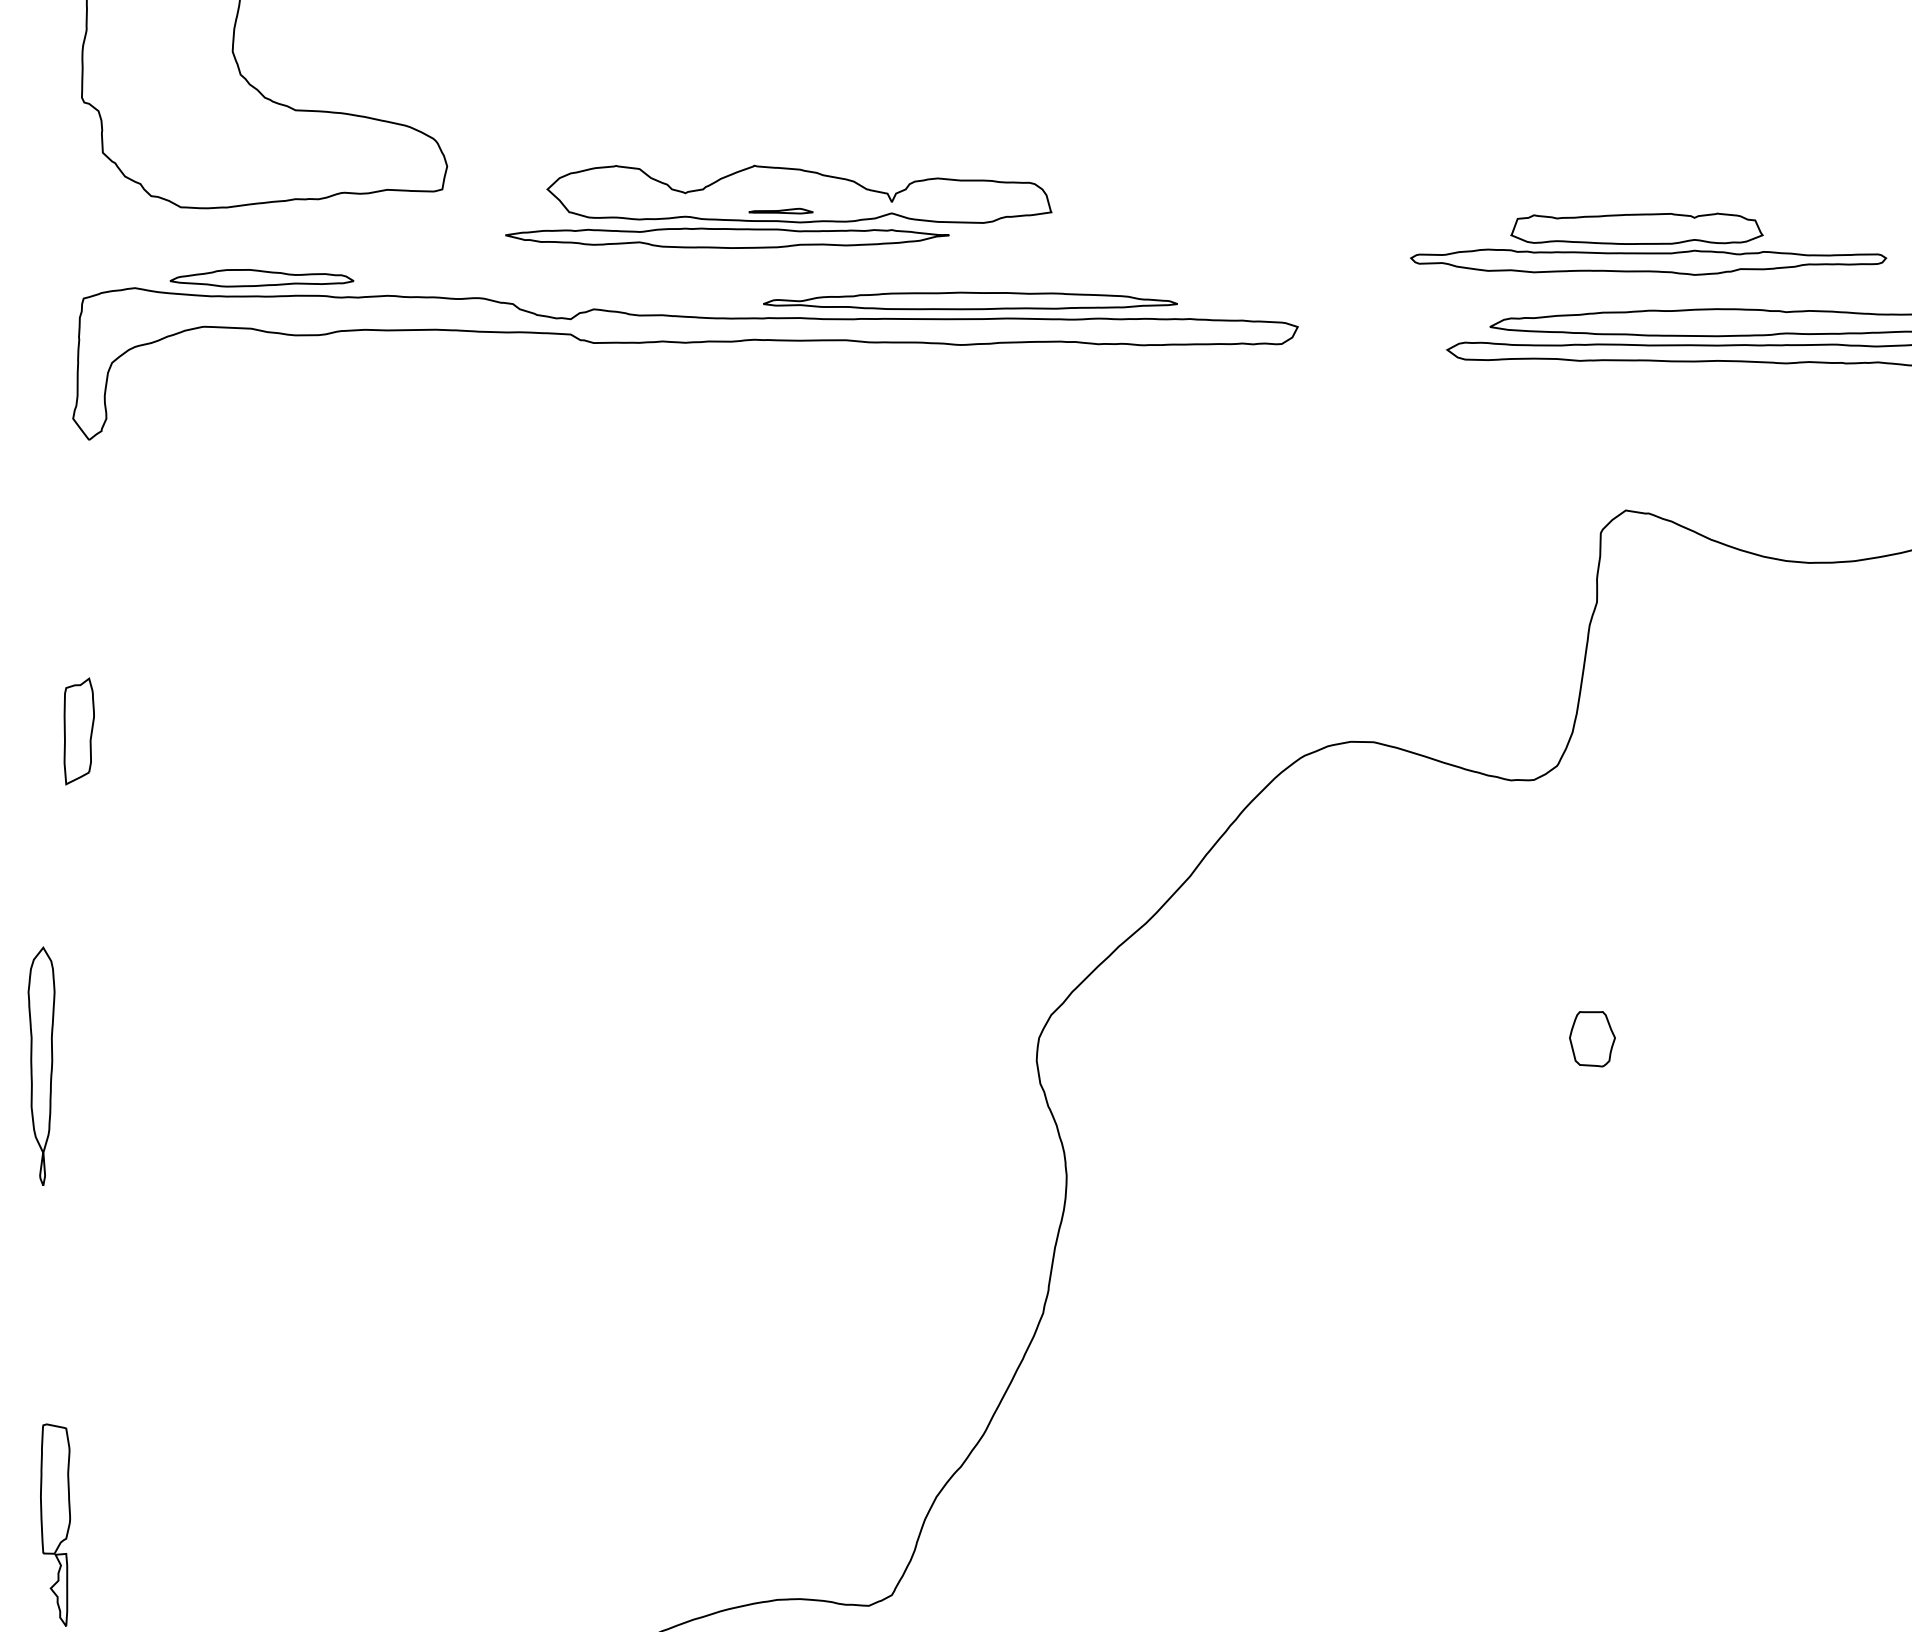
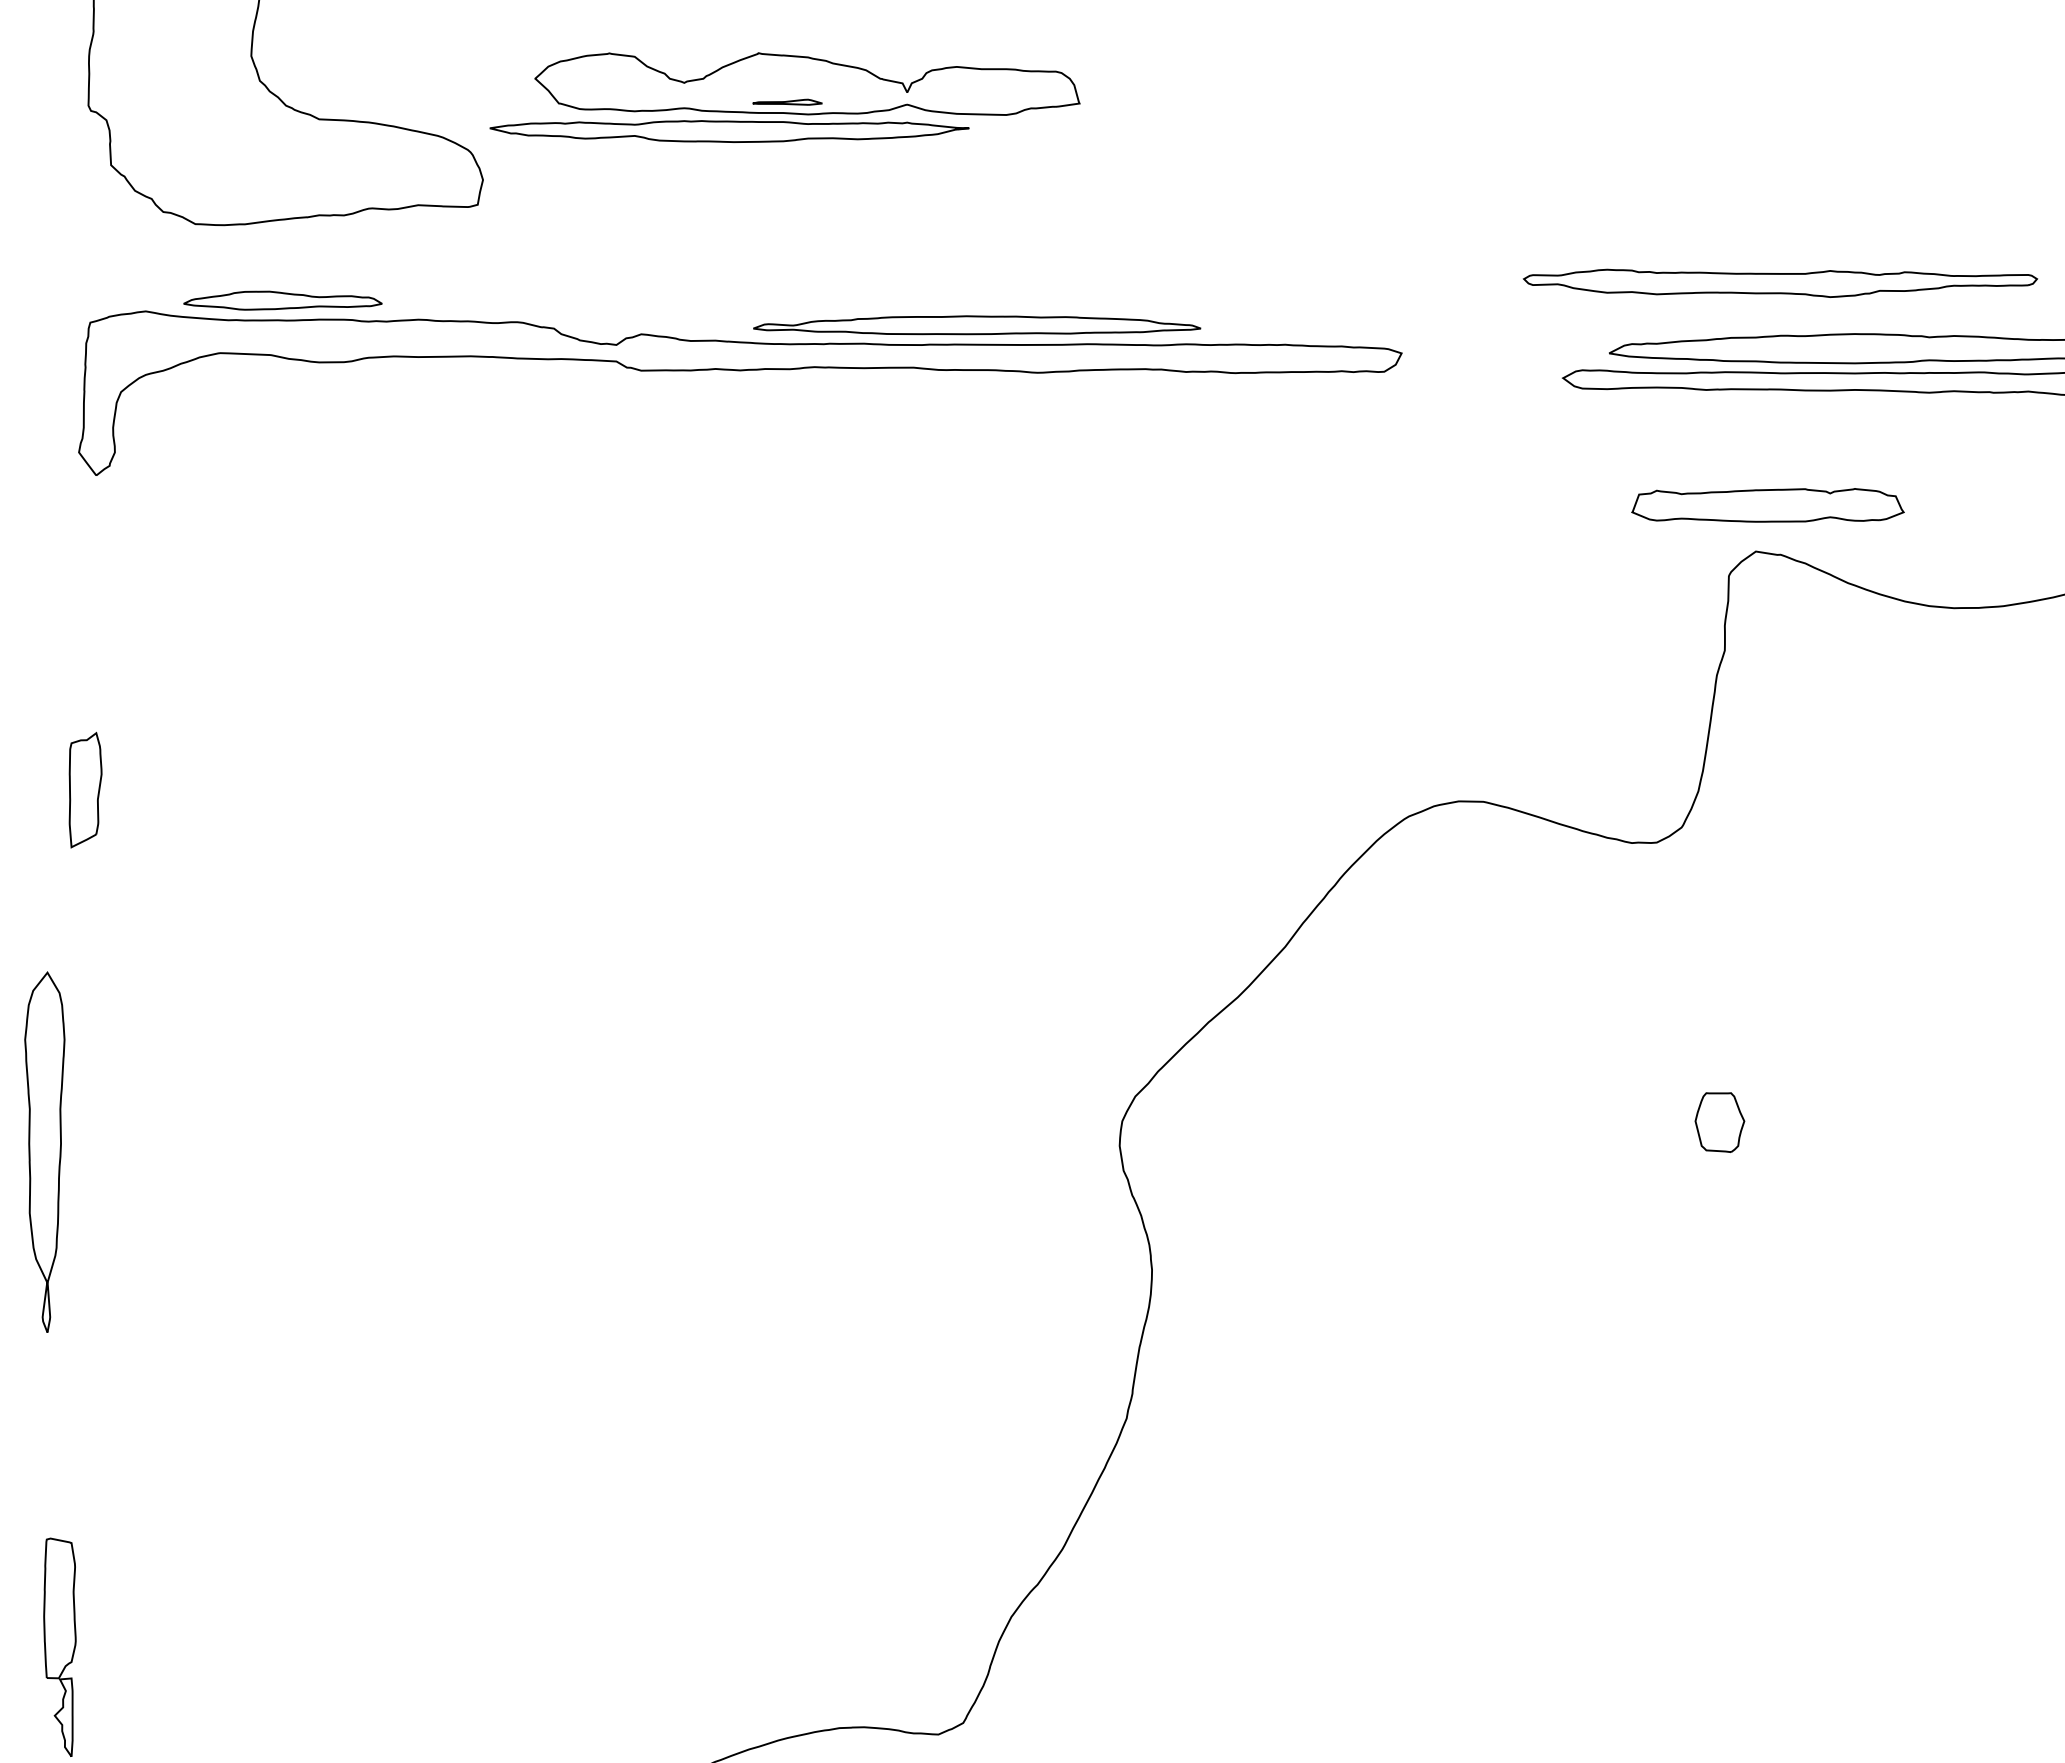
part: (778, 206) -> (784, 97), moved
part: (1636, 228) -> (1767, 505), moved
part: (970, 301) -> (977, 325), moved
part: (41, 1065) -> (44, 1151), size x1.4

